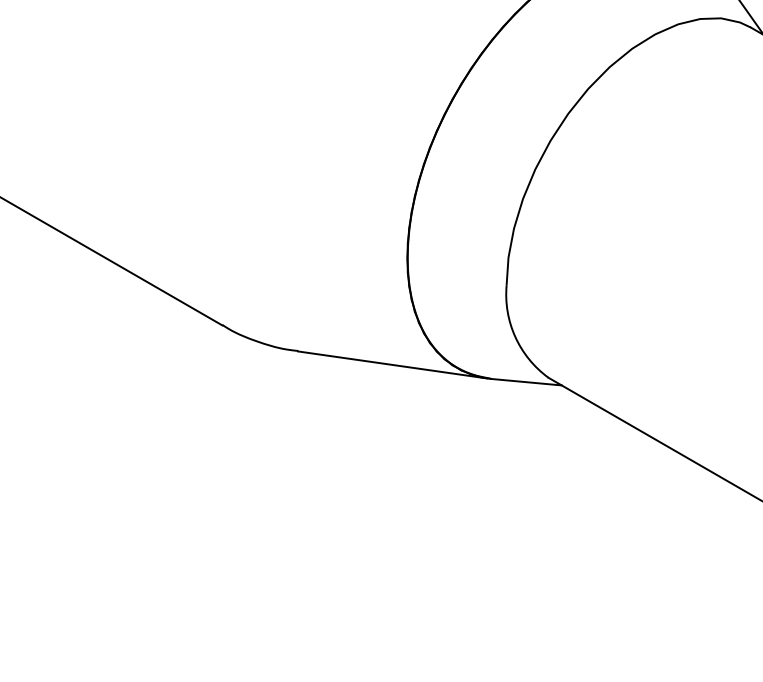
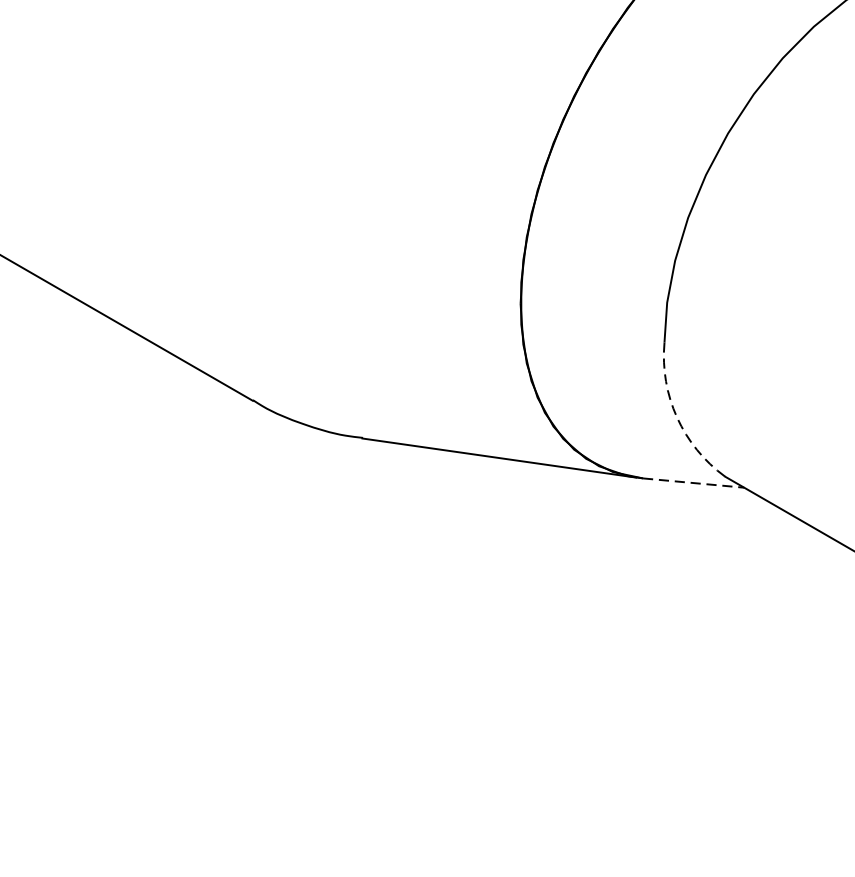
arc: (515, 337) -> (677, 418), solid -> dashed
line: (527, 382) -> (694, 483), solid -> dashed

